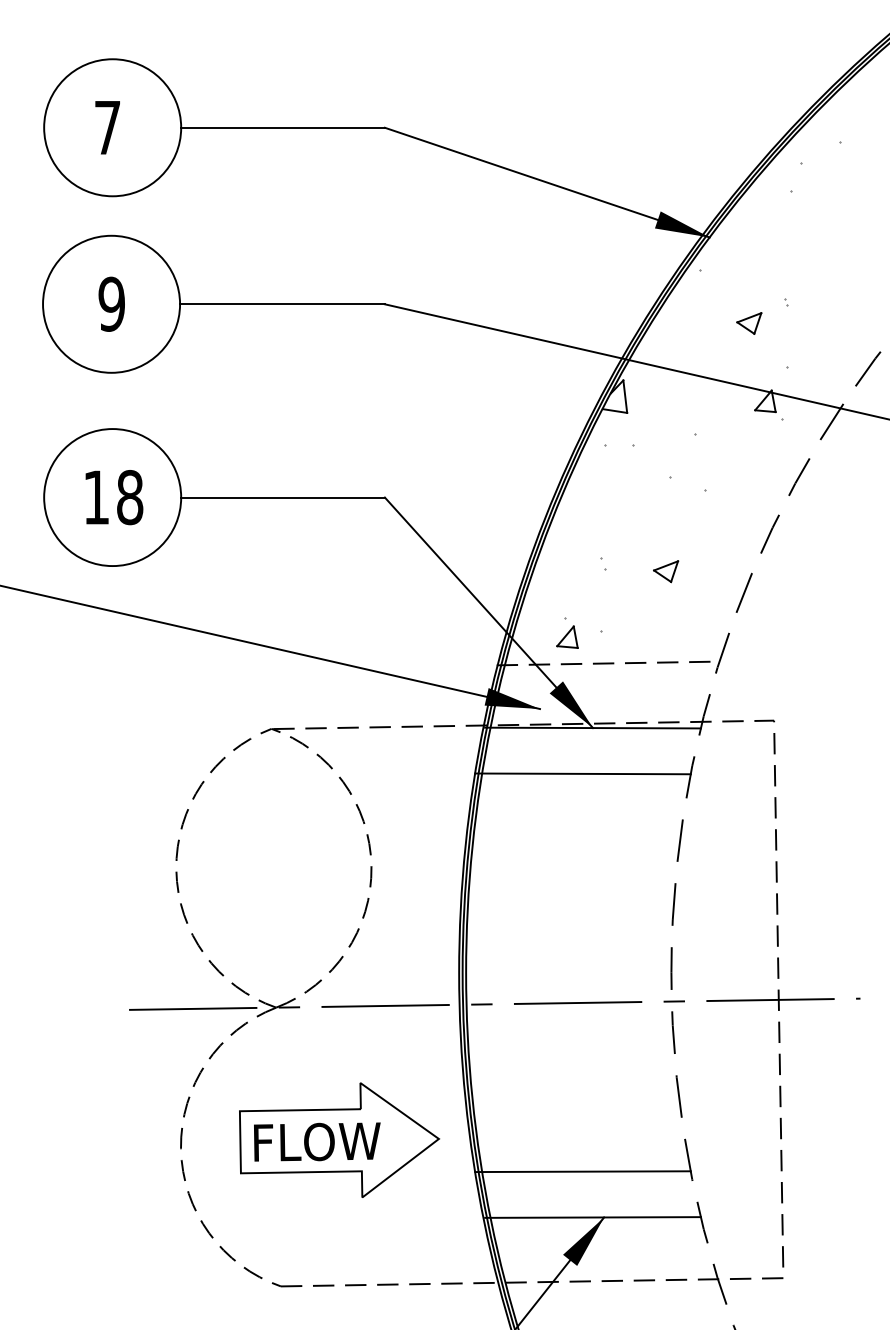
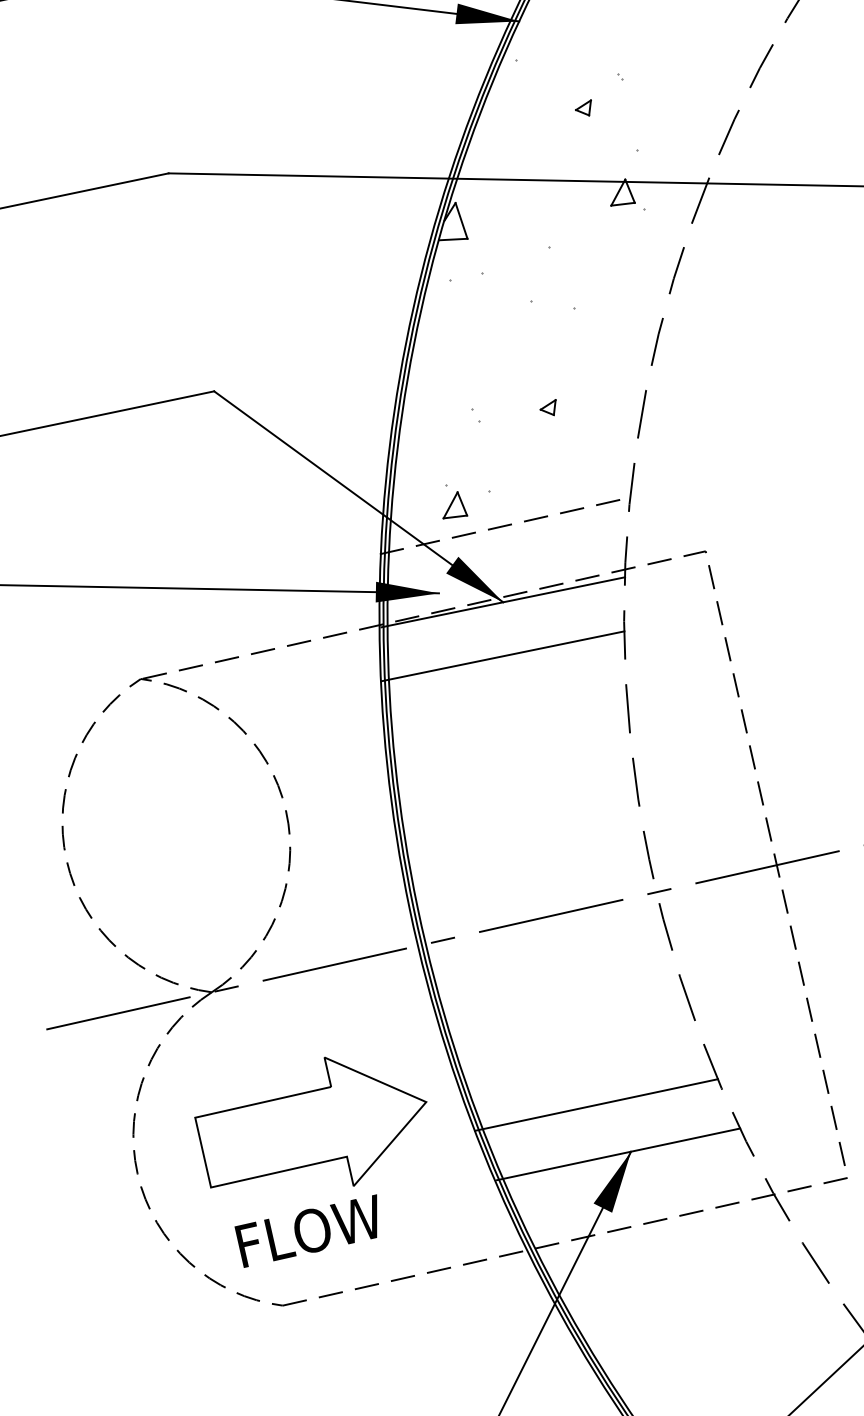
part: (749, 323) -> (584, 109), size x0.6
part: (666, 571) -> (549, 408), size x0.6
text: (317, 1141) -> (310, 1230), moved

